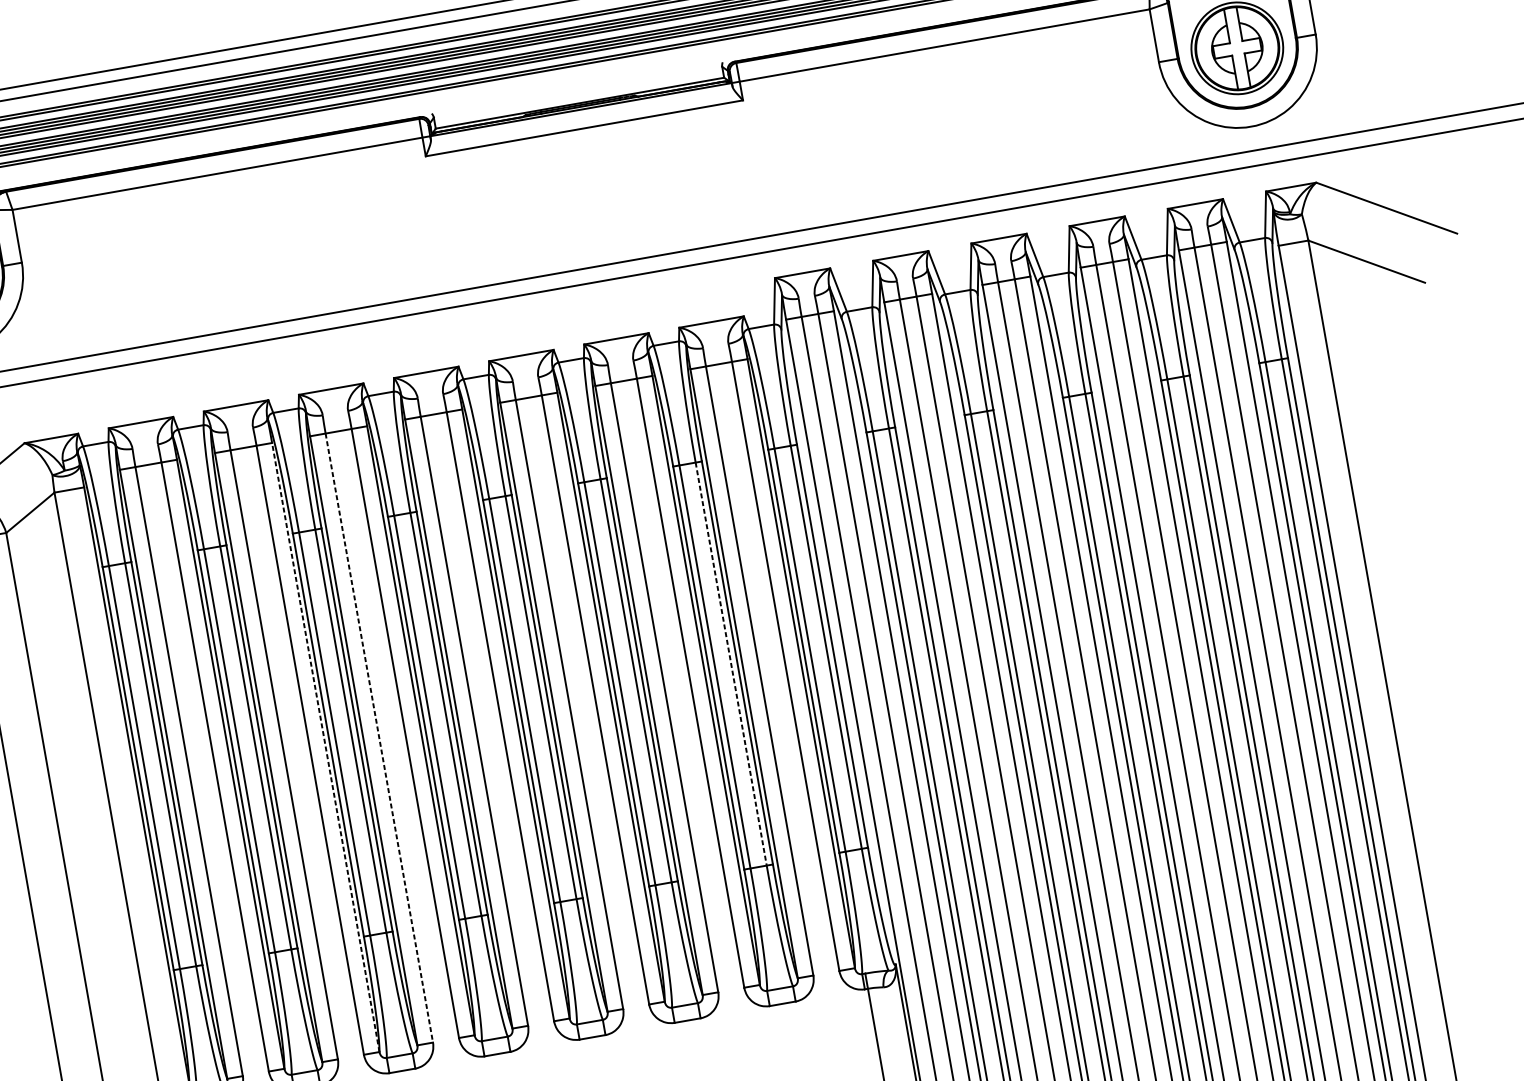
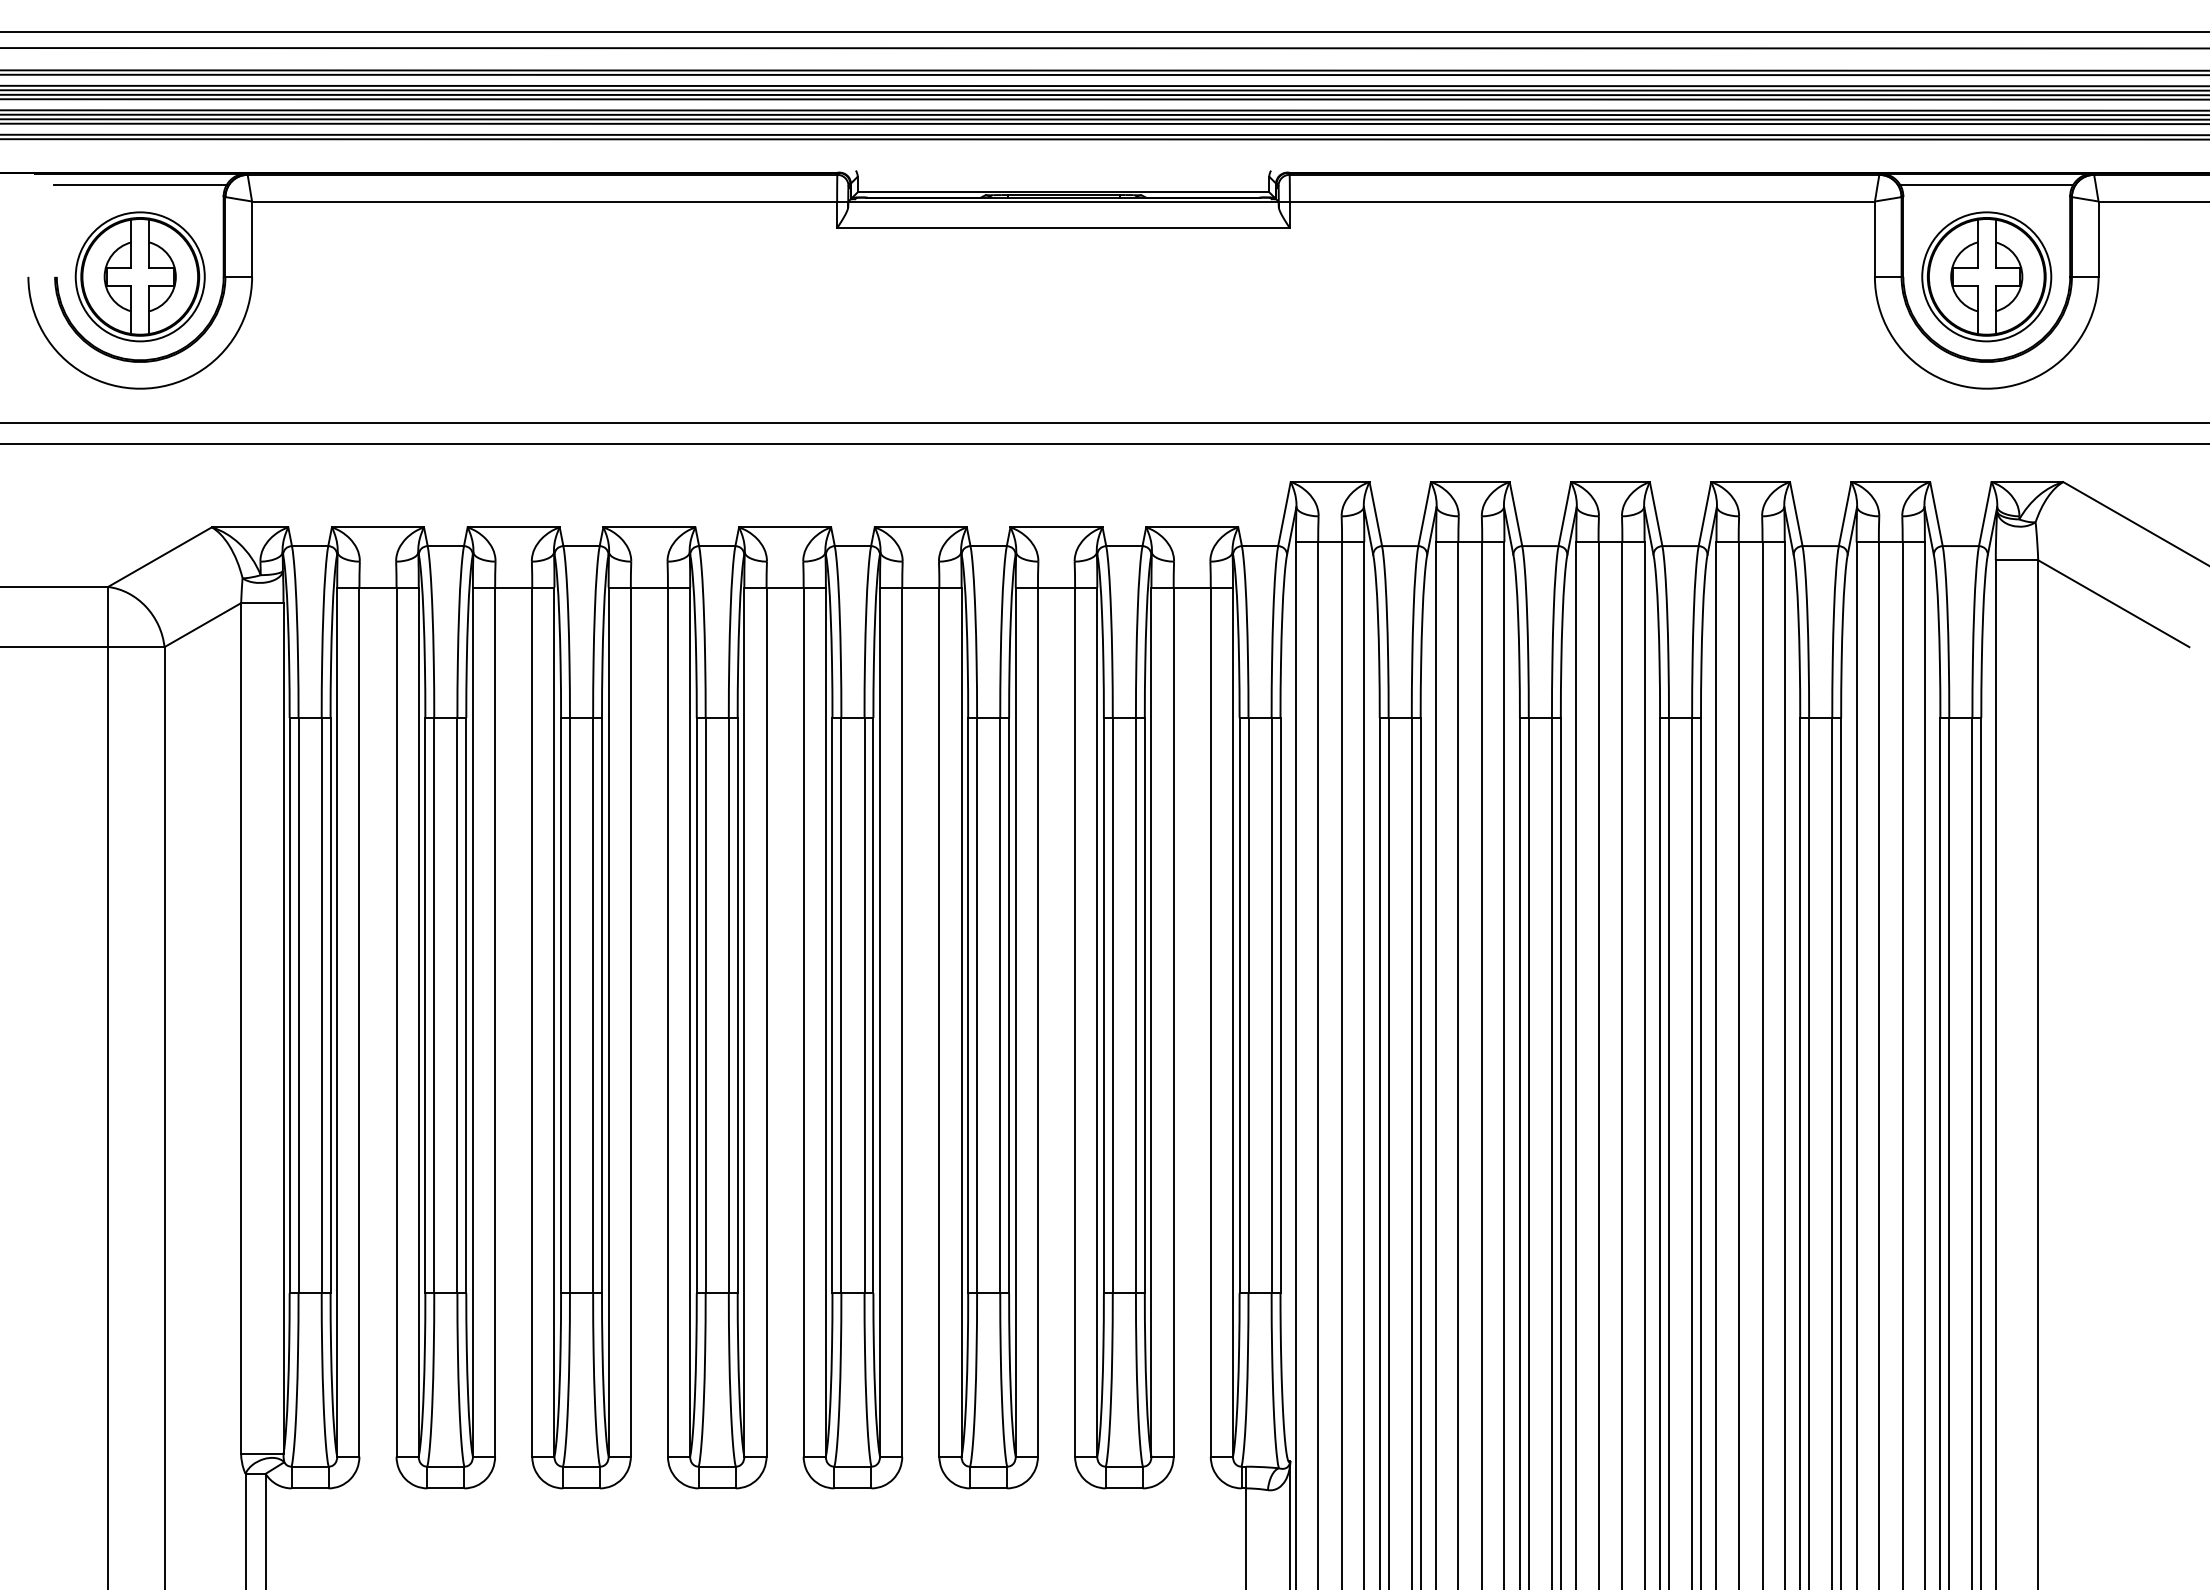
line: (730, 664) -> (1135, 1005), dashed -> solid
line: (379, 738) -> (630, 1022), dashed -> solid
line: (325, 747) -> (554, 1022), dashed -> solid

